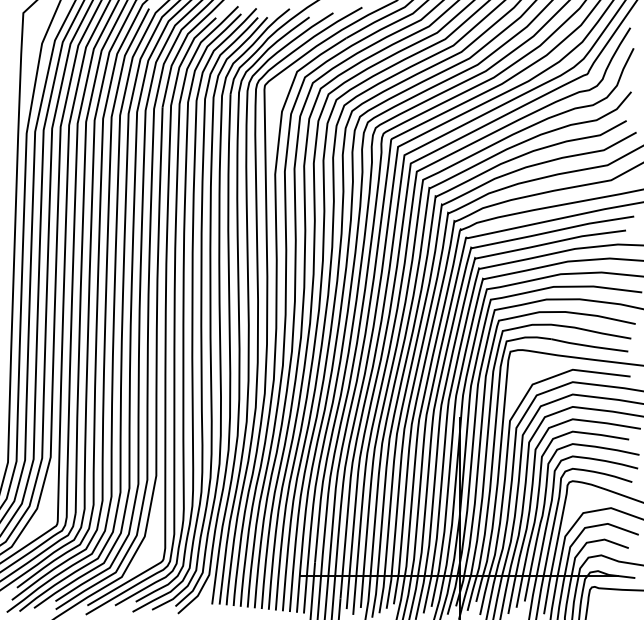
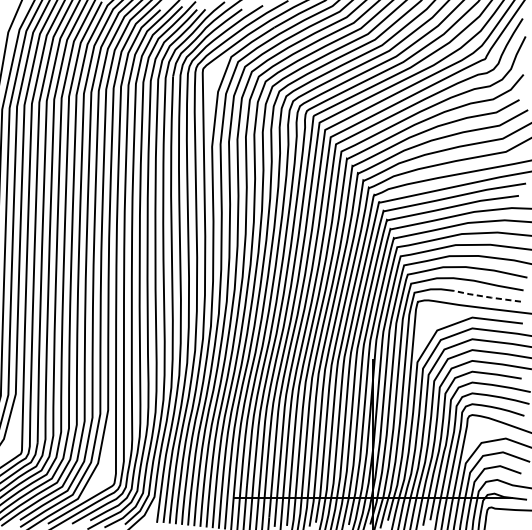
line: (589, 346) -> (486, 297), solid -> dashed

